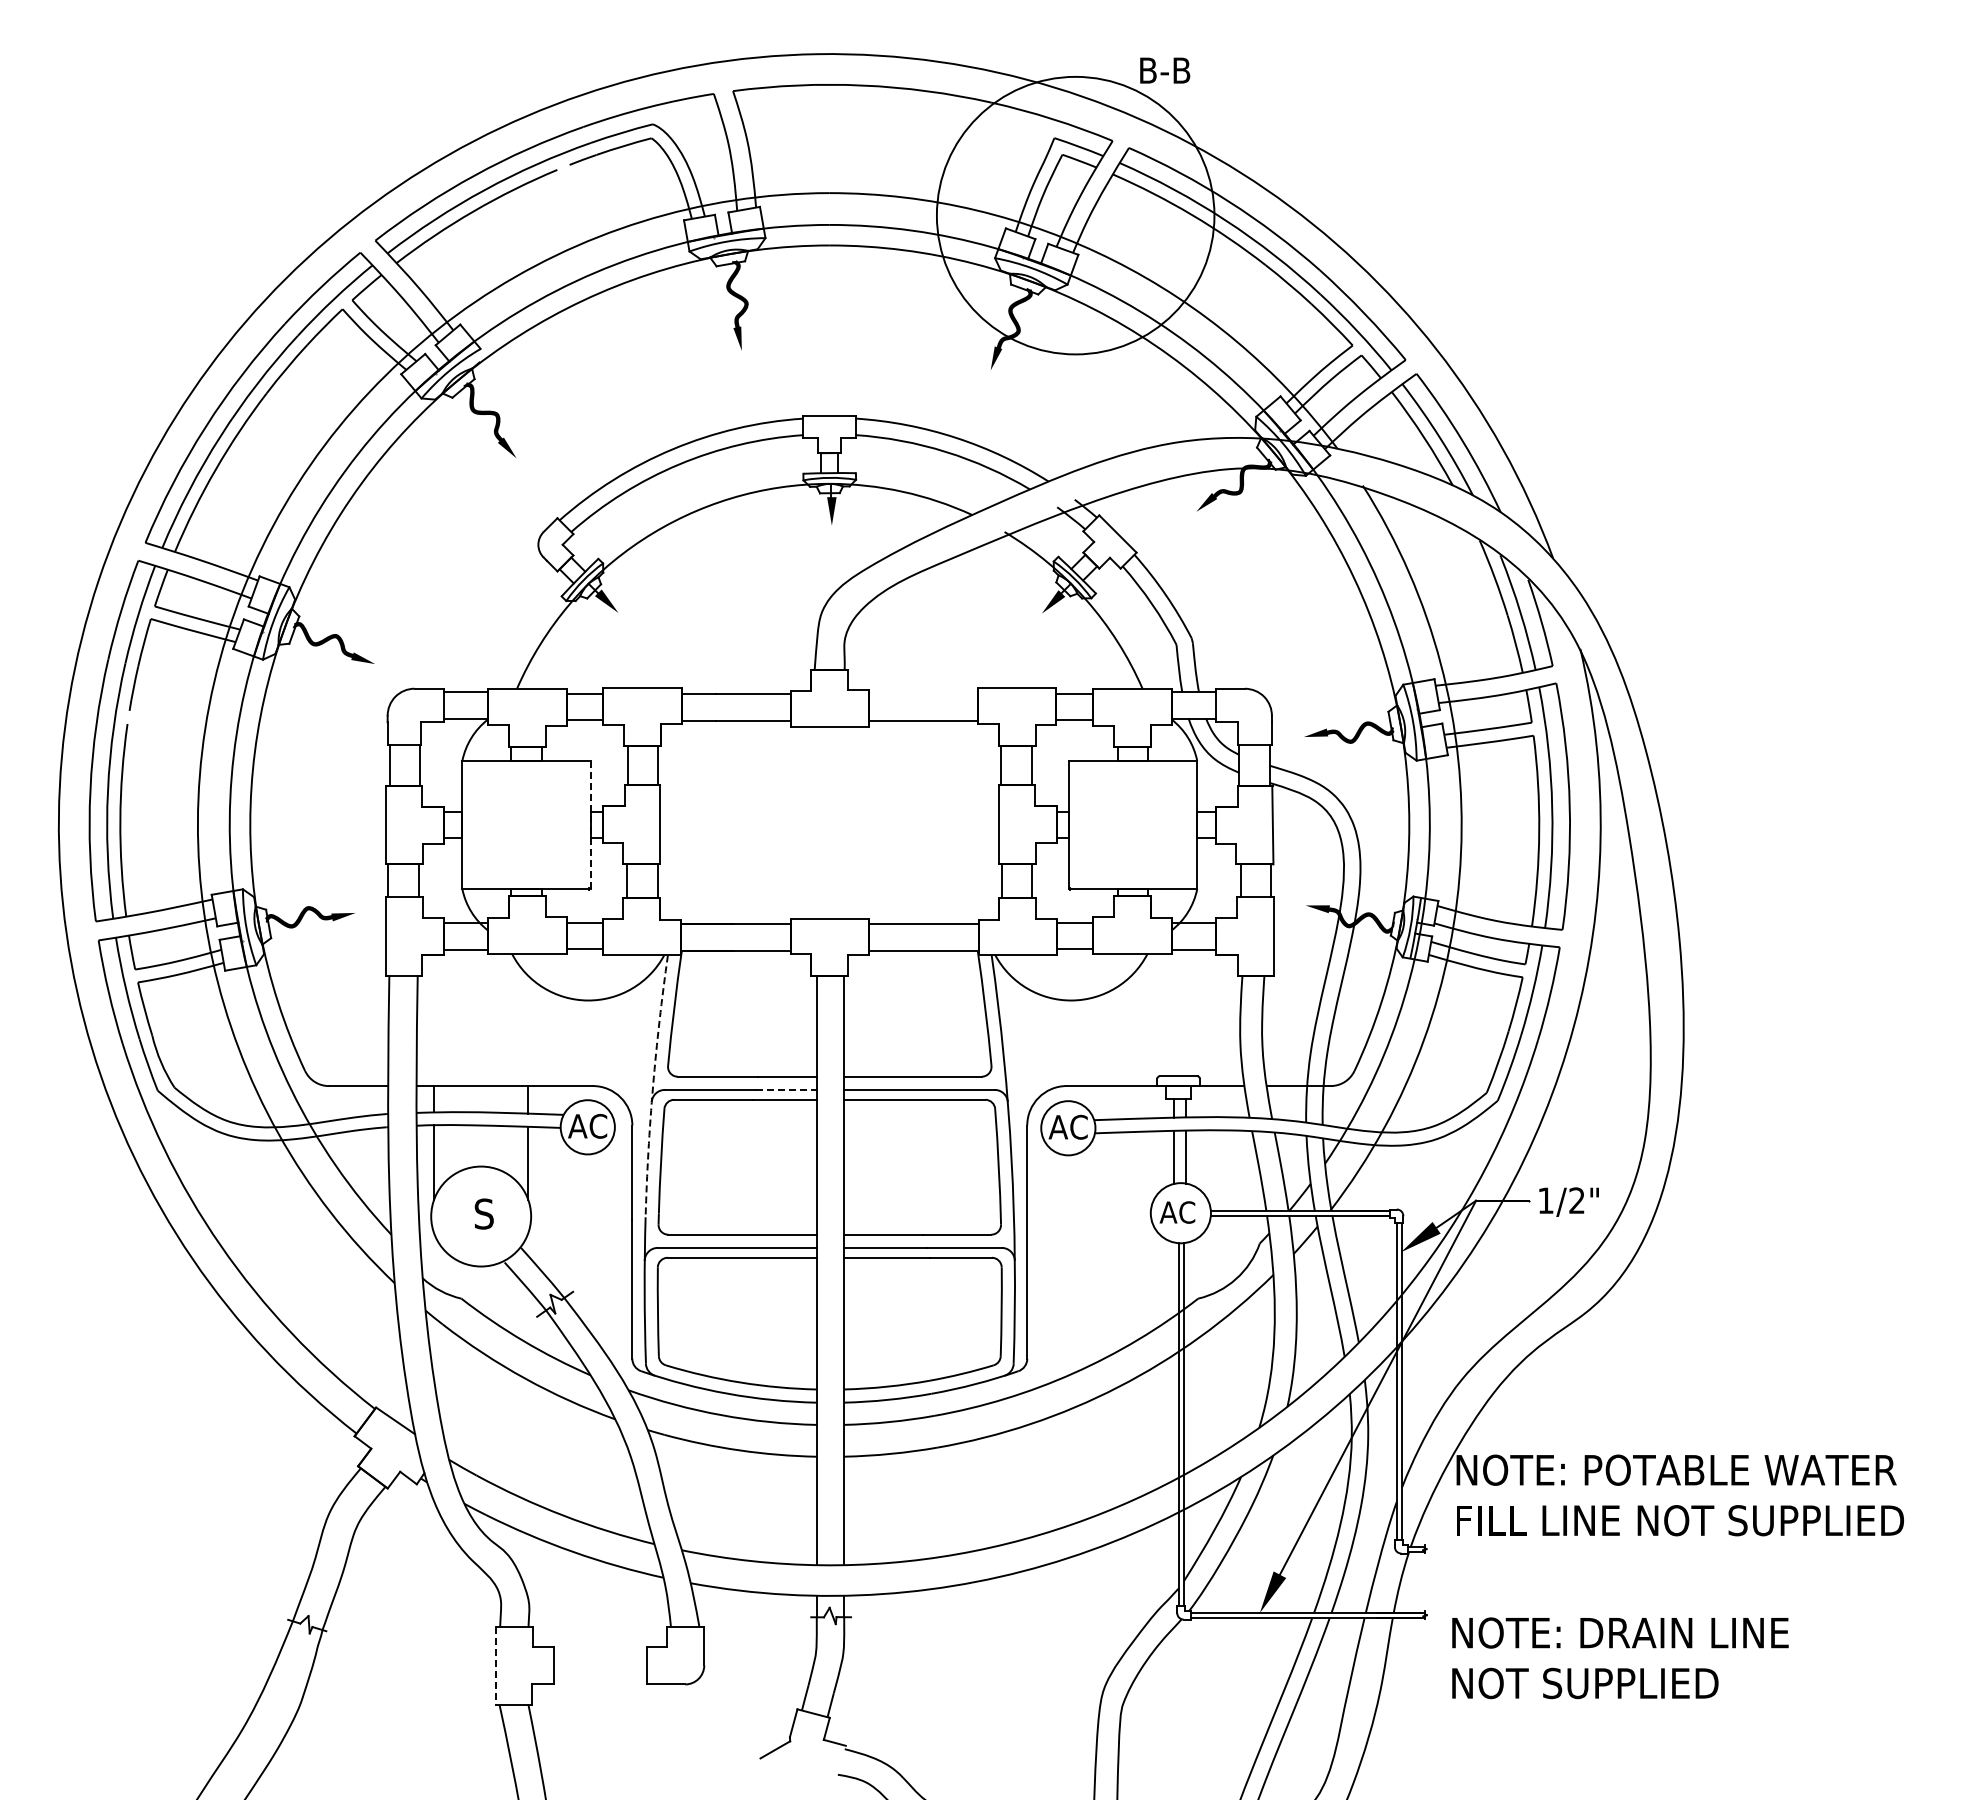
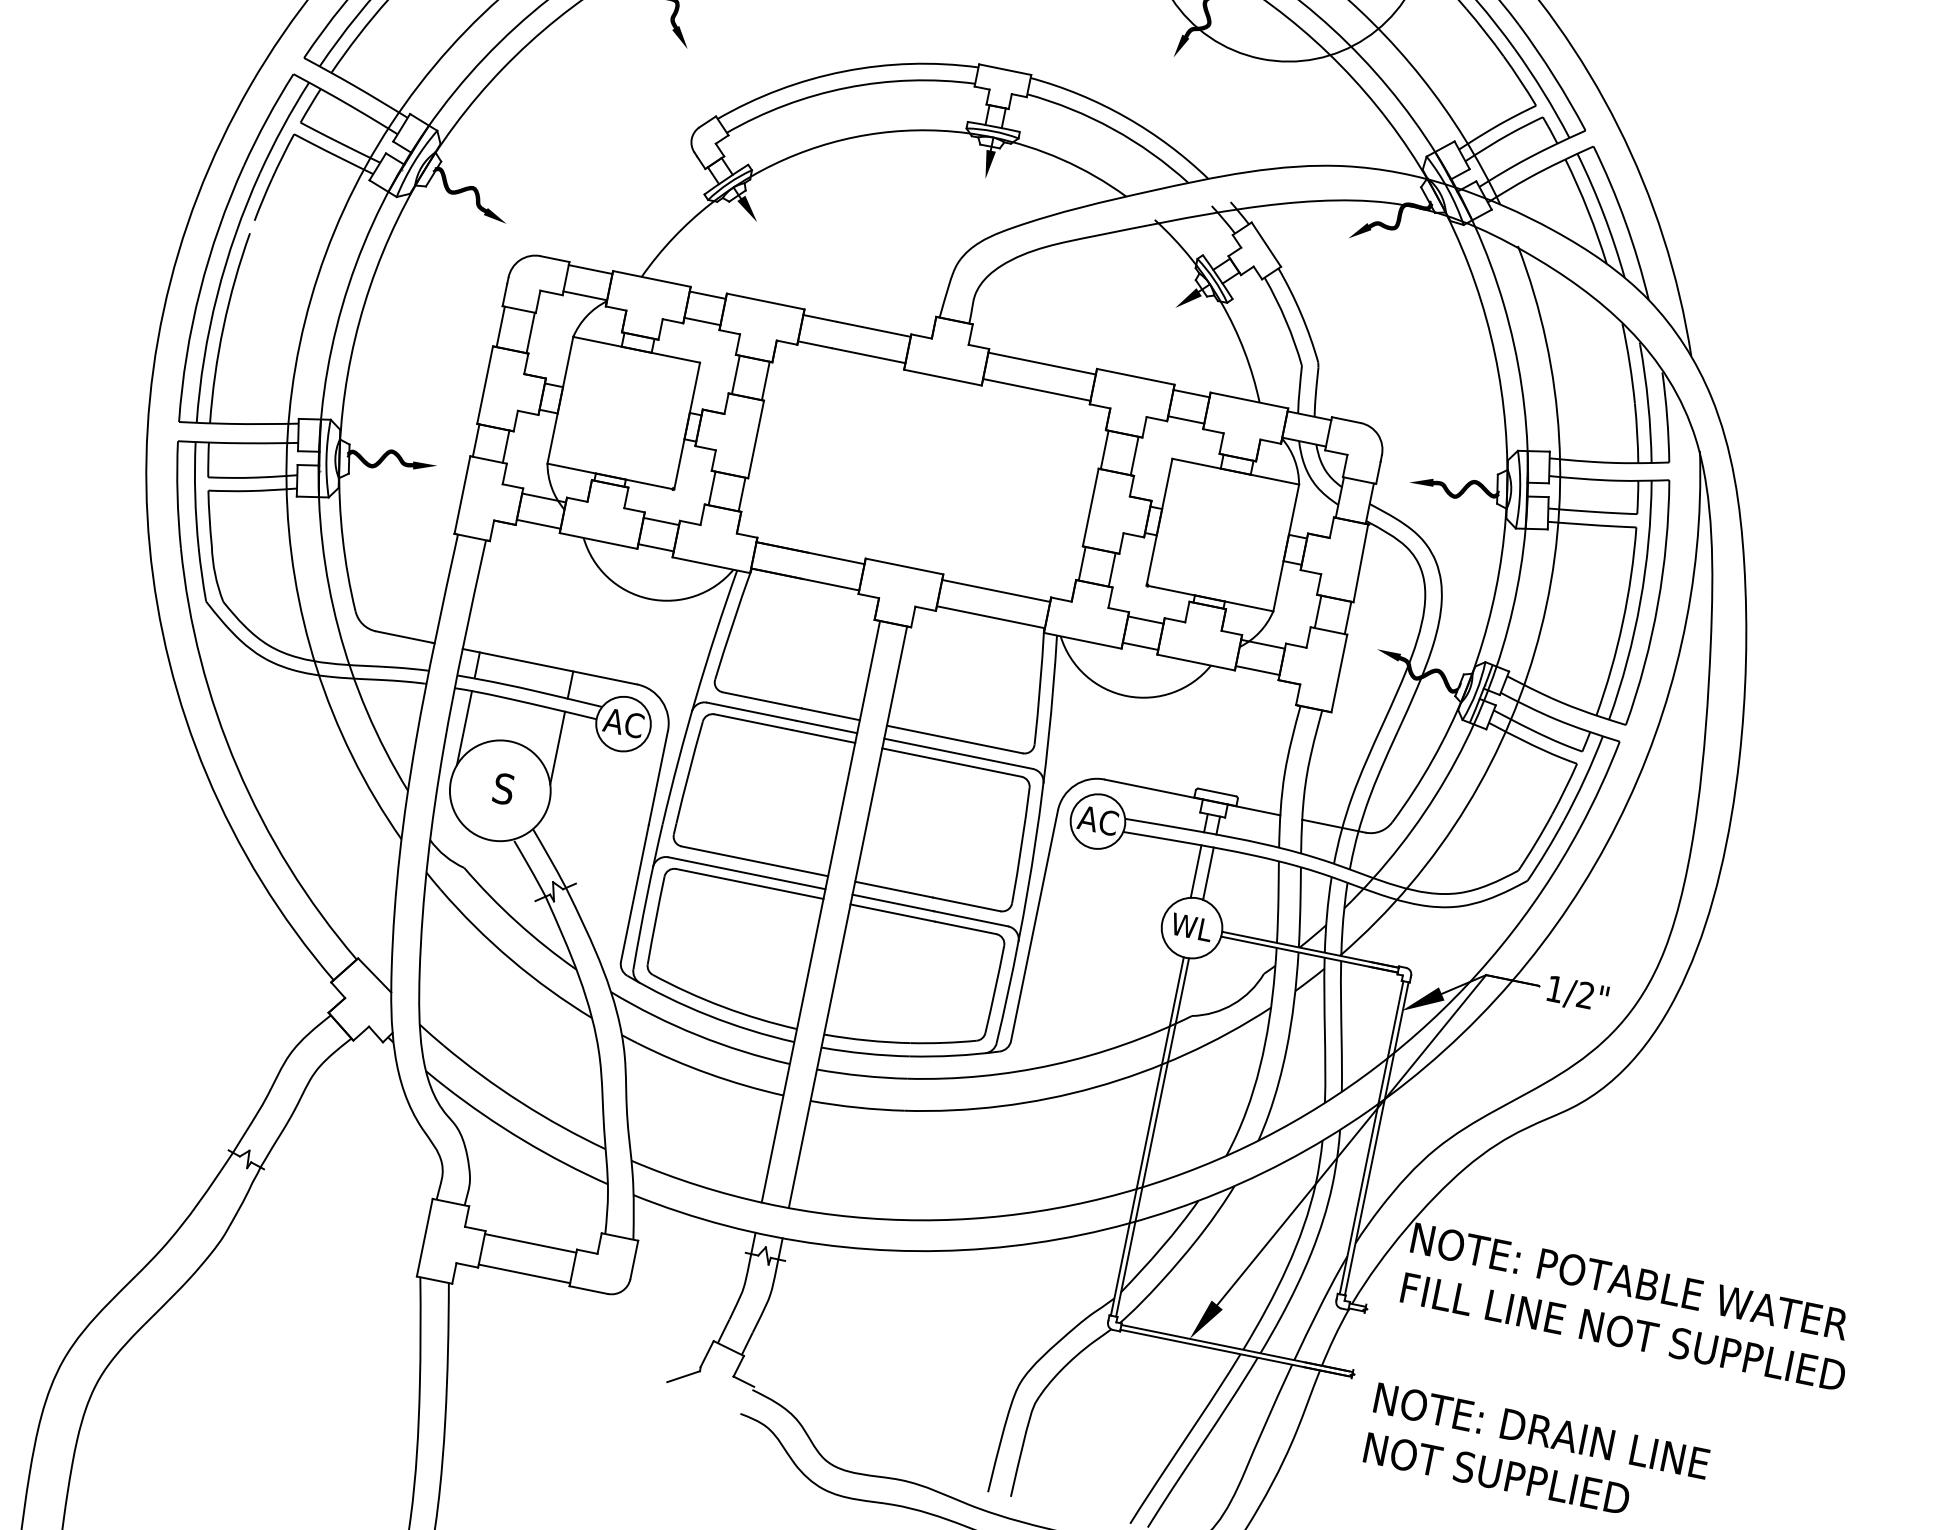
line: (923, 694) -> (1042, 364), added
line: (590, 824) -> (687, 425), dashed -> solid
arc: (653, 1086) -> (696, 697), dashed -> solid
line: (786, 1089) -> (827, 726), dashed -> solid
text: (1179, 1212) -> (1190, 927), AC -> WL
line: (599, 1650) -> (529, 1243), added
line: (496, 1666) -> (425, 1238), dashed -> solid
line: (599, 1681) -> (523, 1273), added

